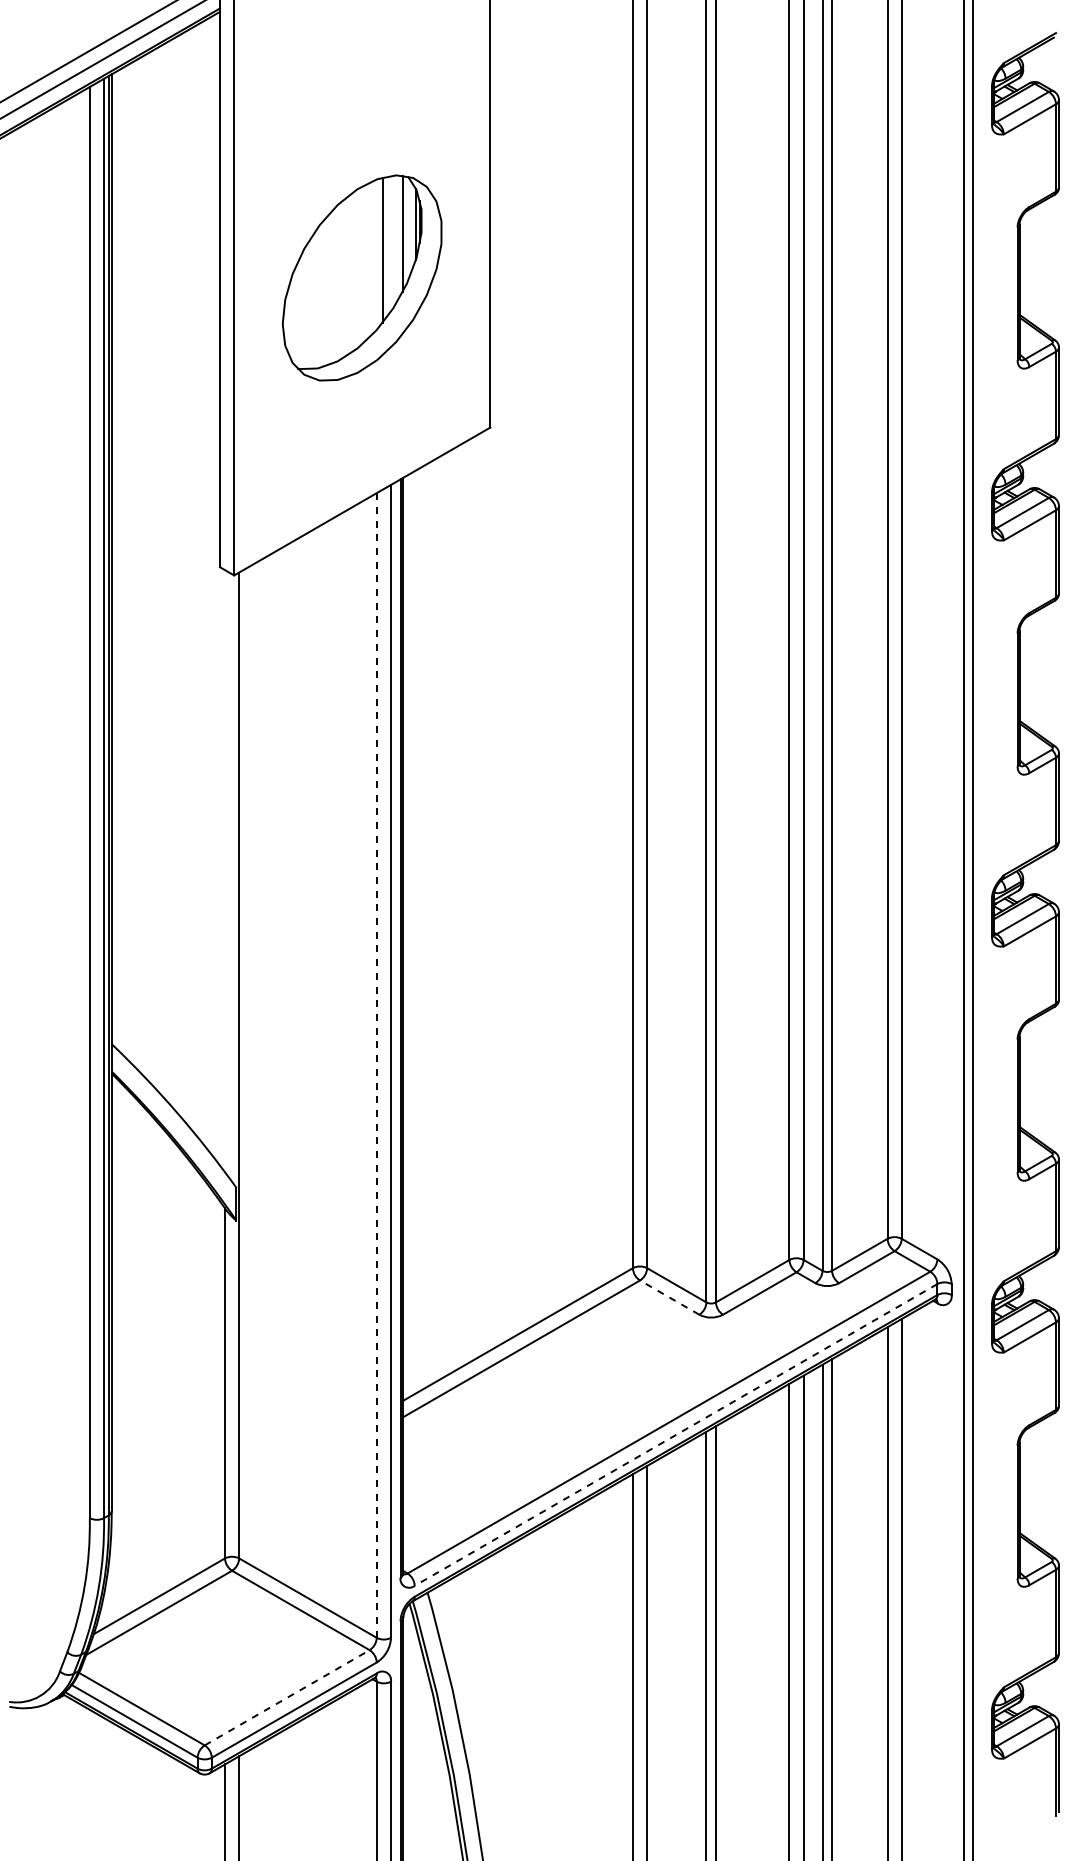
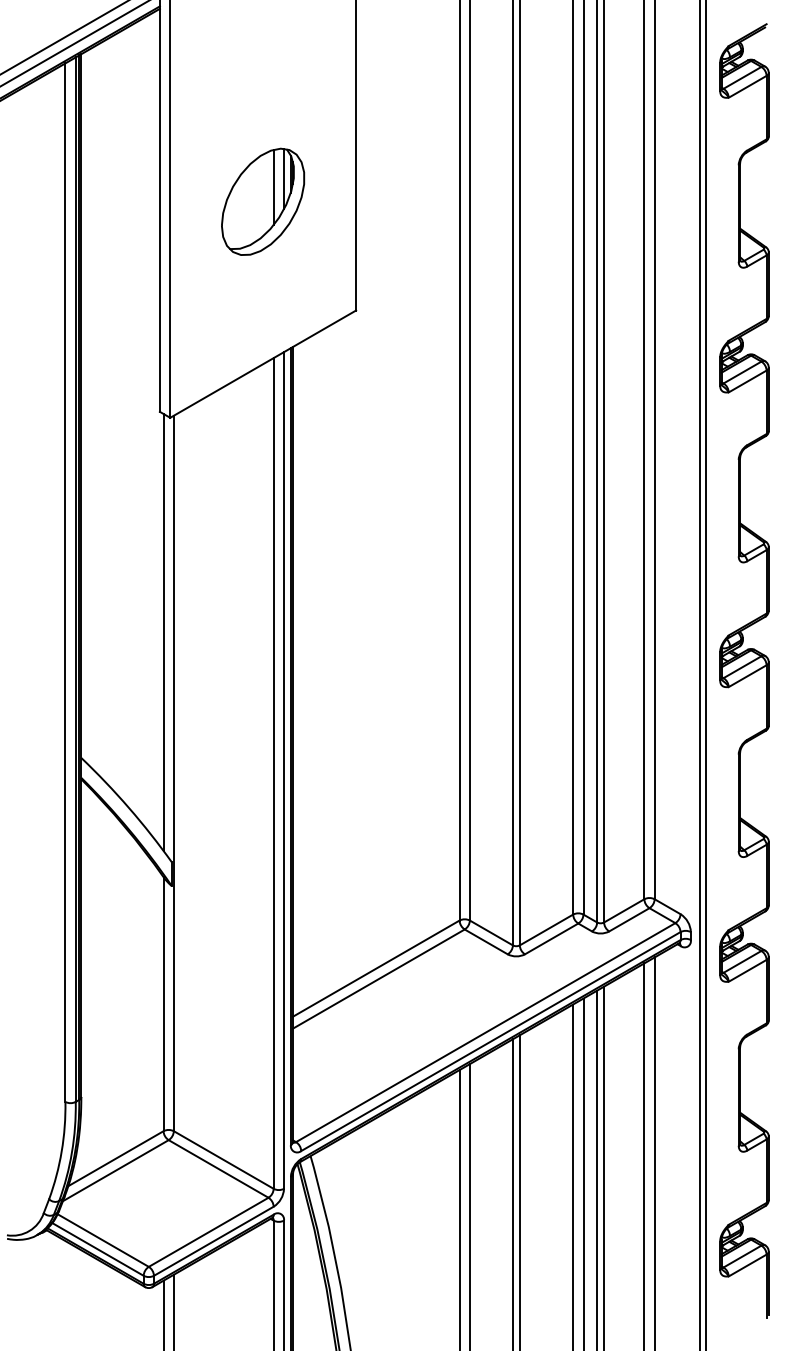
part: (361, 277) -> (262, 201), size x0.71
line: (225, 871) -> (163, 632), added
line: (376, 1065) -> (273, 773), dashed -> solid
line: (669, 1297) -> (486, 941), dashed -> solid
line: (676, 1434) -> (491, 1041), dashed -> solid
line: (287, 1697) -> (208, 1232), dashed -> solid

